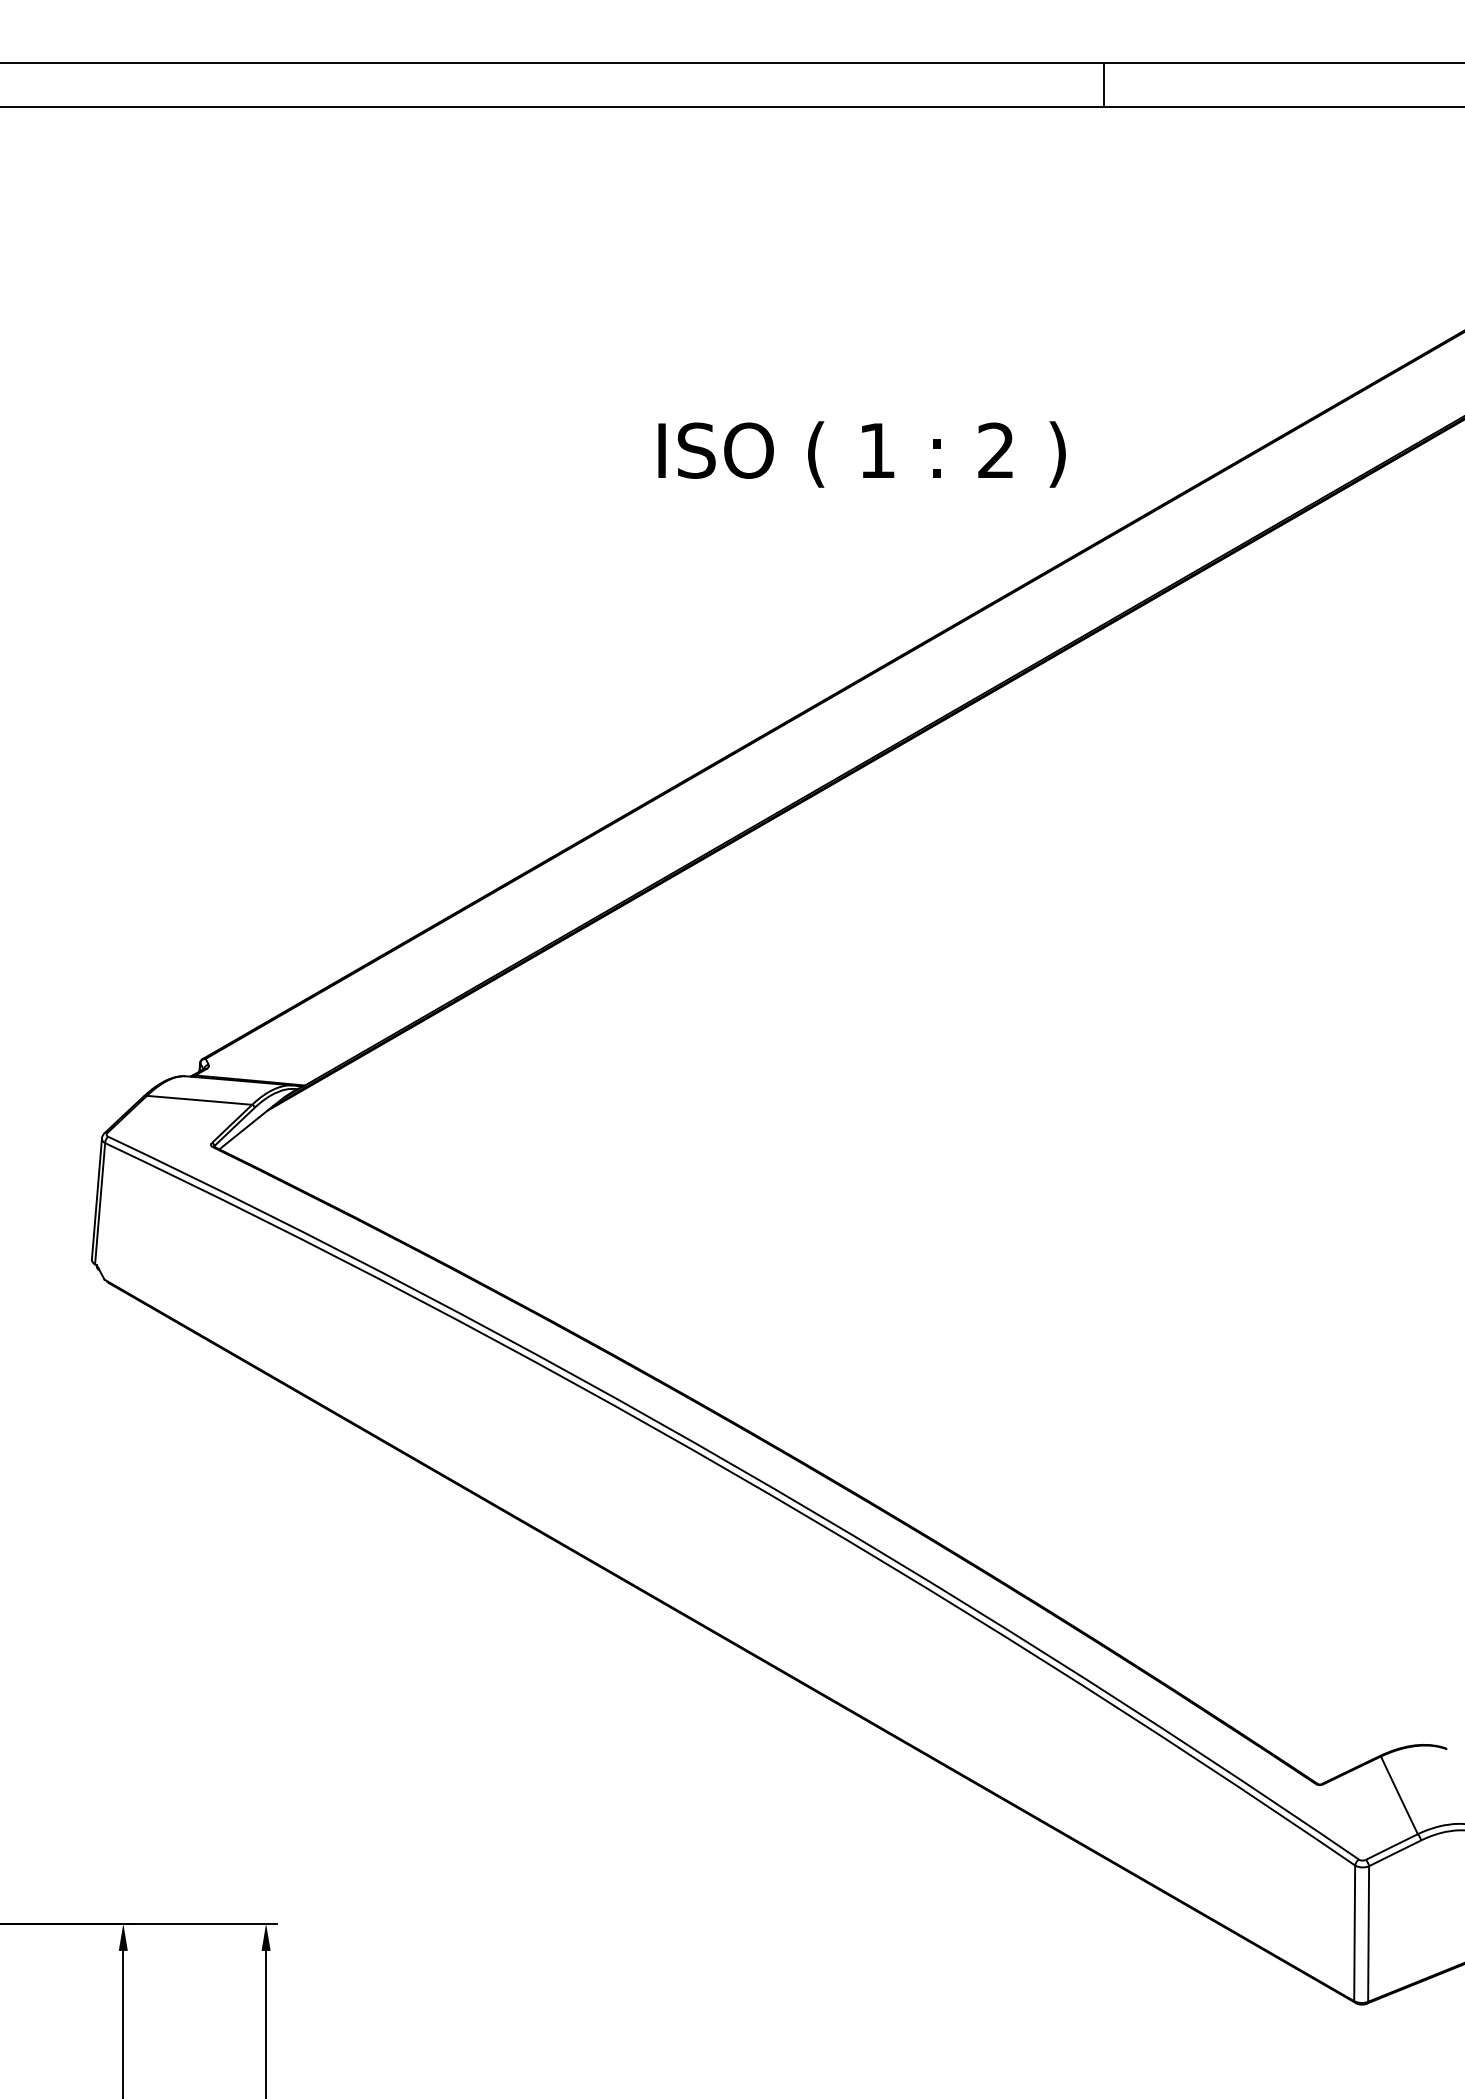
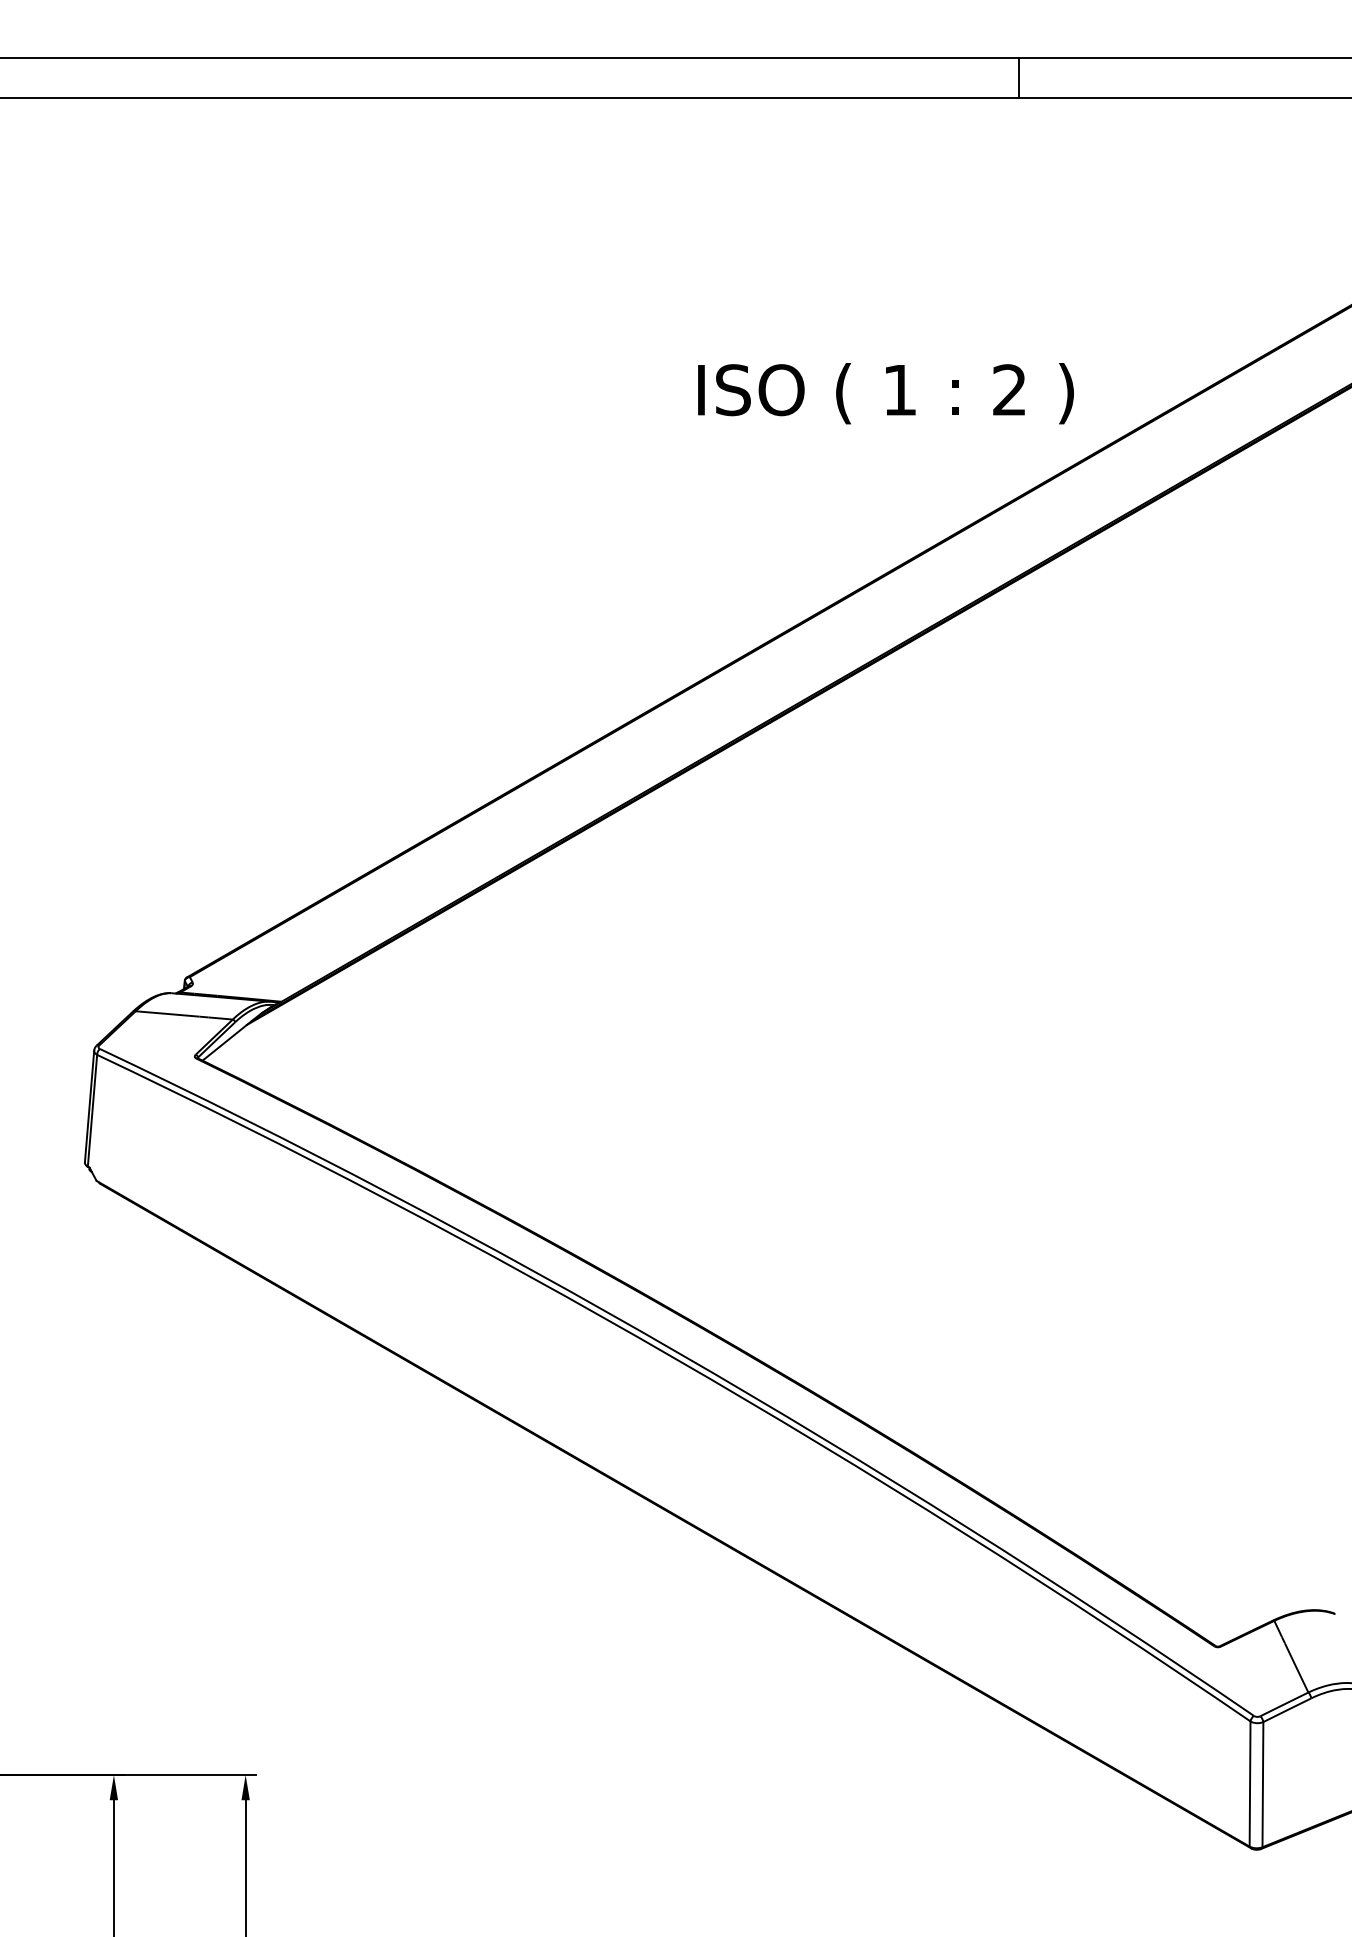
text: (861, 454) -> (885, 393), moved

